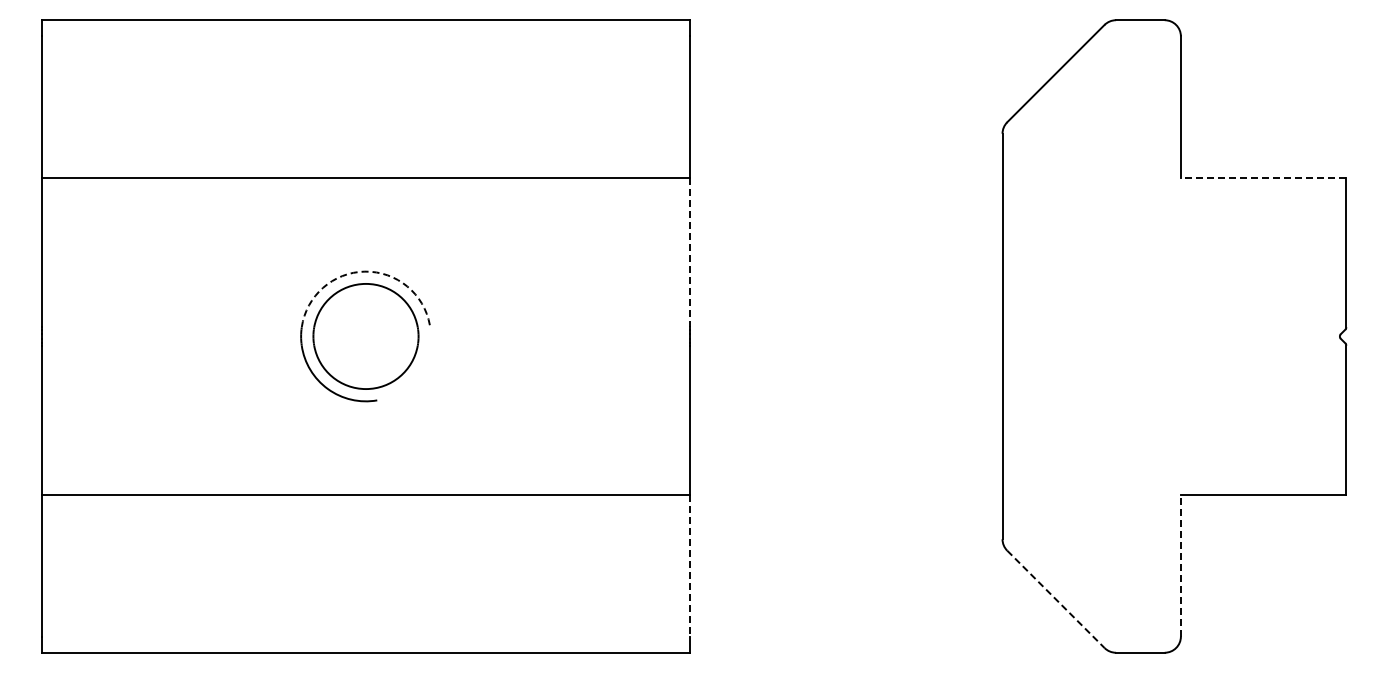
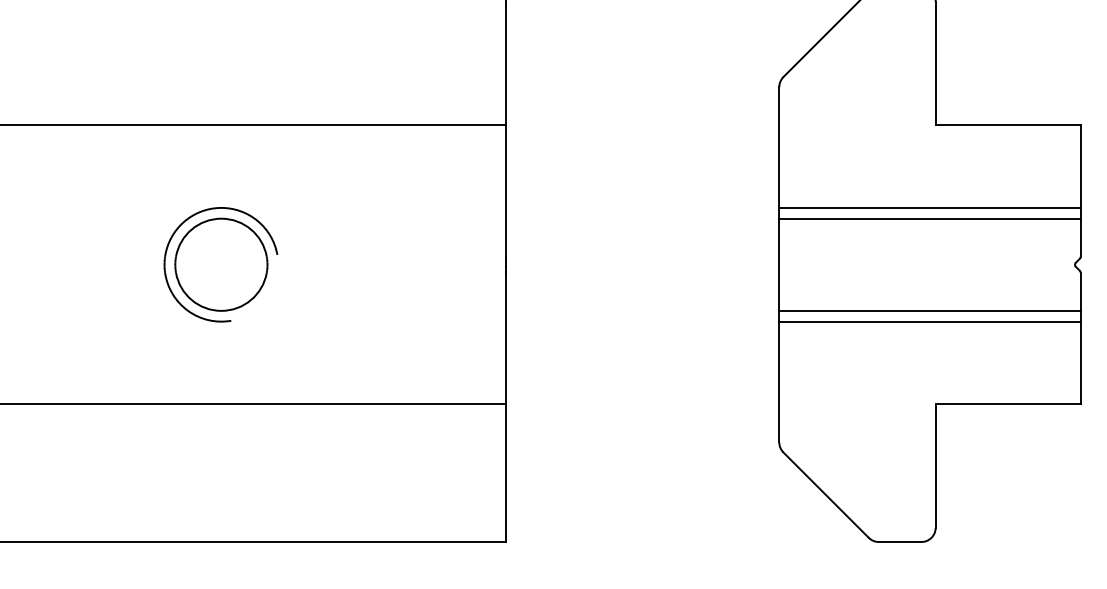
line: (1263, 177) -> (1008, 125), dashed -> solid
line: (690, 252) -> (505, 191), dashed -> solid
arc: (364, 271) -> (220, 207), dashed -> solid
line: (1174, 271) -> (930, 207), added
line: (1174, 283) -> (930, 218), added
line: (1174, 389) -> (930, 311), added
line: (1174, 401) -> (930, 321), added
line: (690, 565) -> (505, 465), dashed -> solid
line: (1180, 565) -> (935, 465), dashed -> solid
line: (1055, 599) -> (825, 495), dashed -> solid

